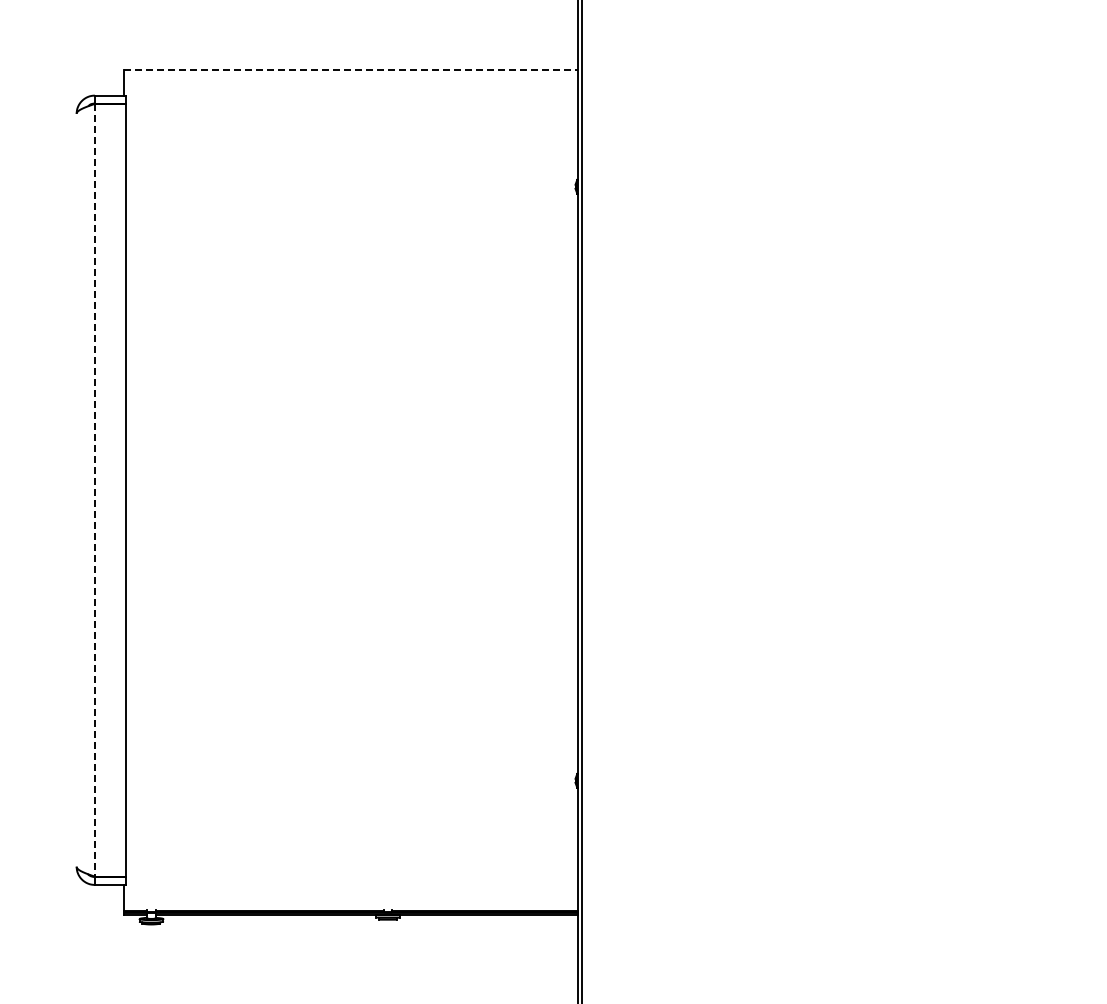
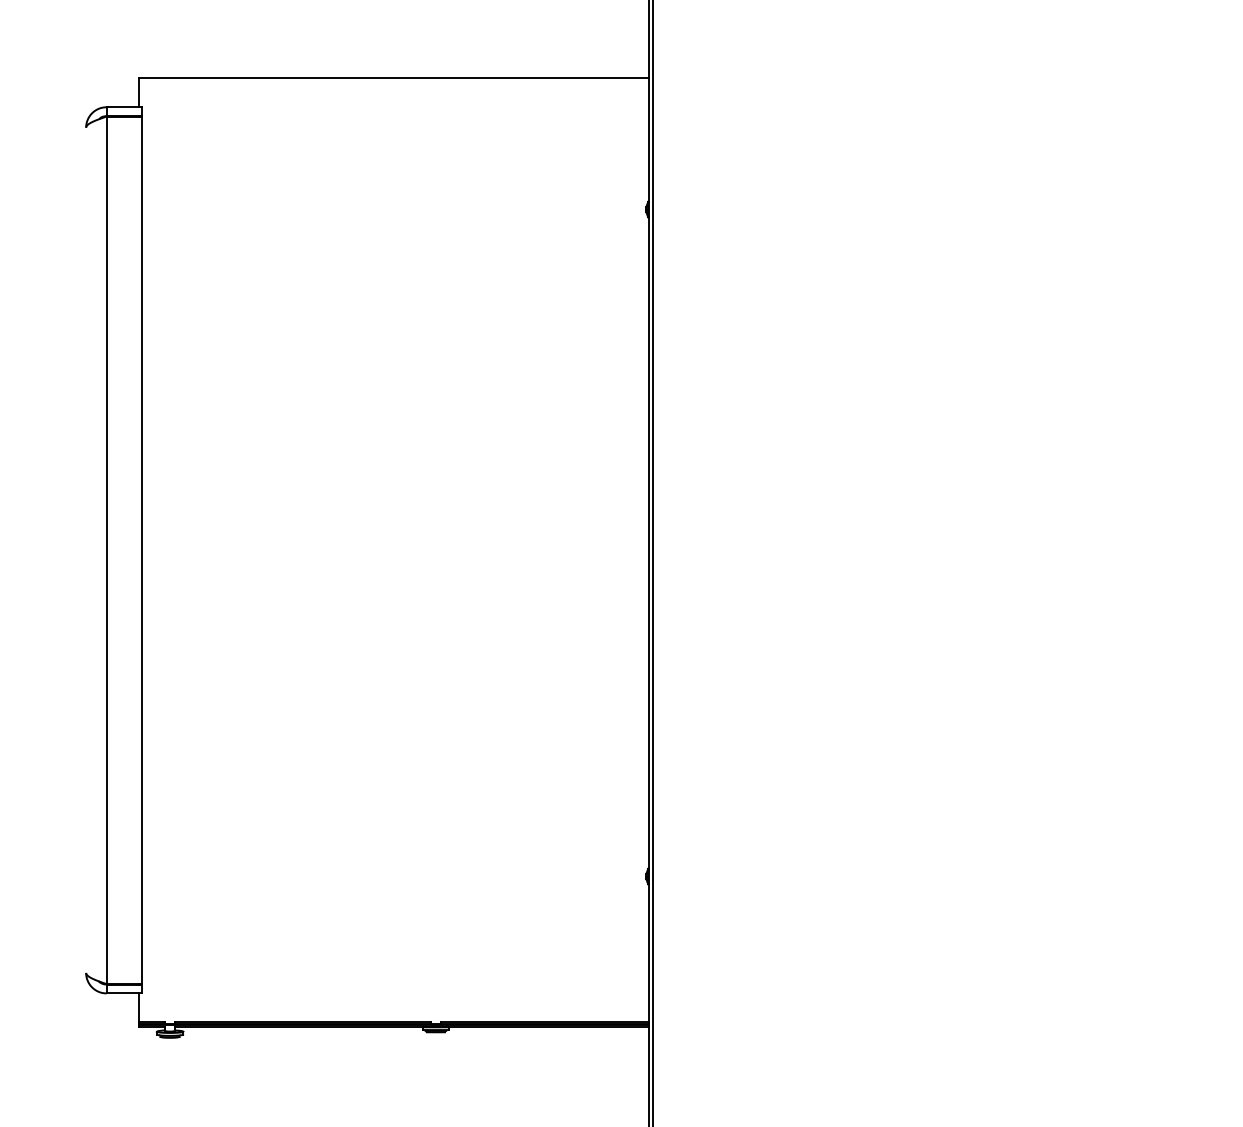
line: (350, 69) -> (393, 77), dashed -> solid
line: (94, 490) -> (106, 550), dashed -> solid

